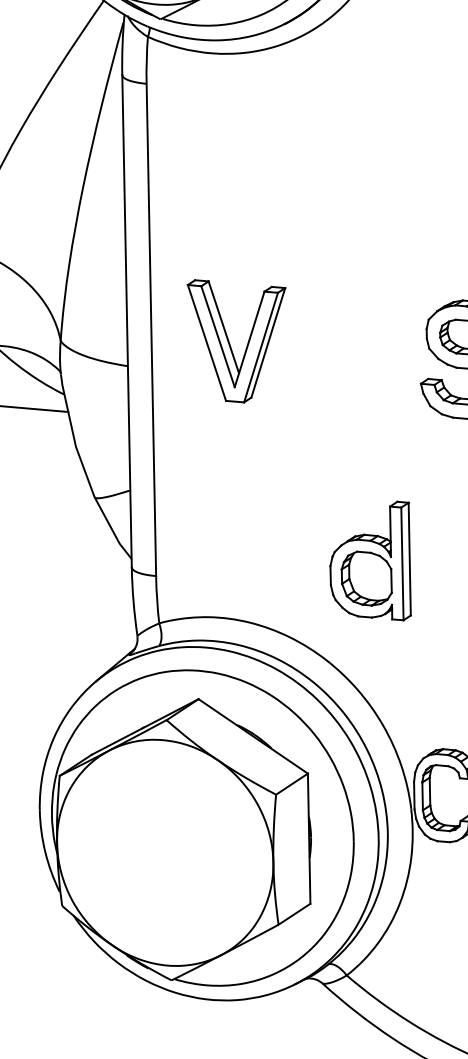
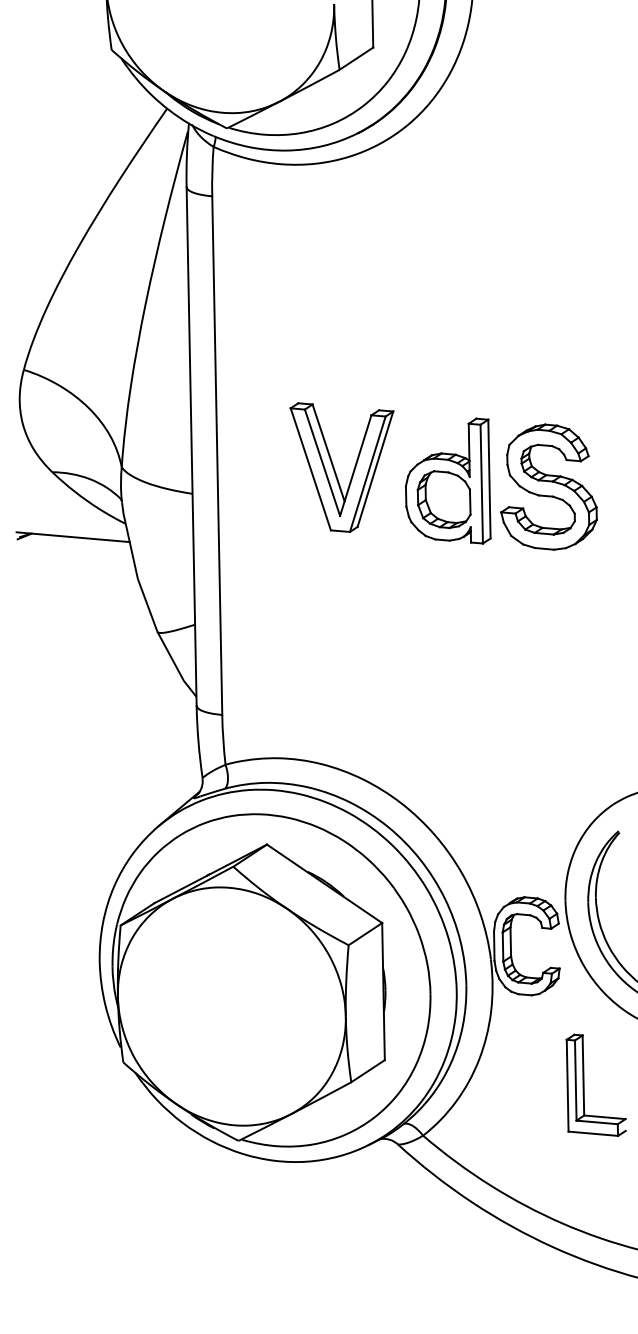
part: (230, 344) -> (335, 470), moved
part: (370, 560) -> (448, 480), moved

